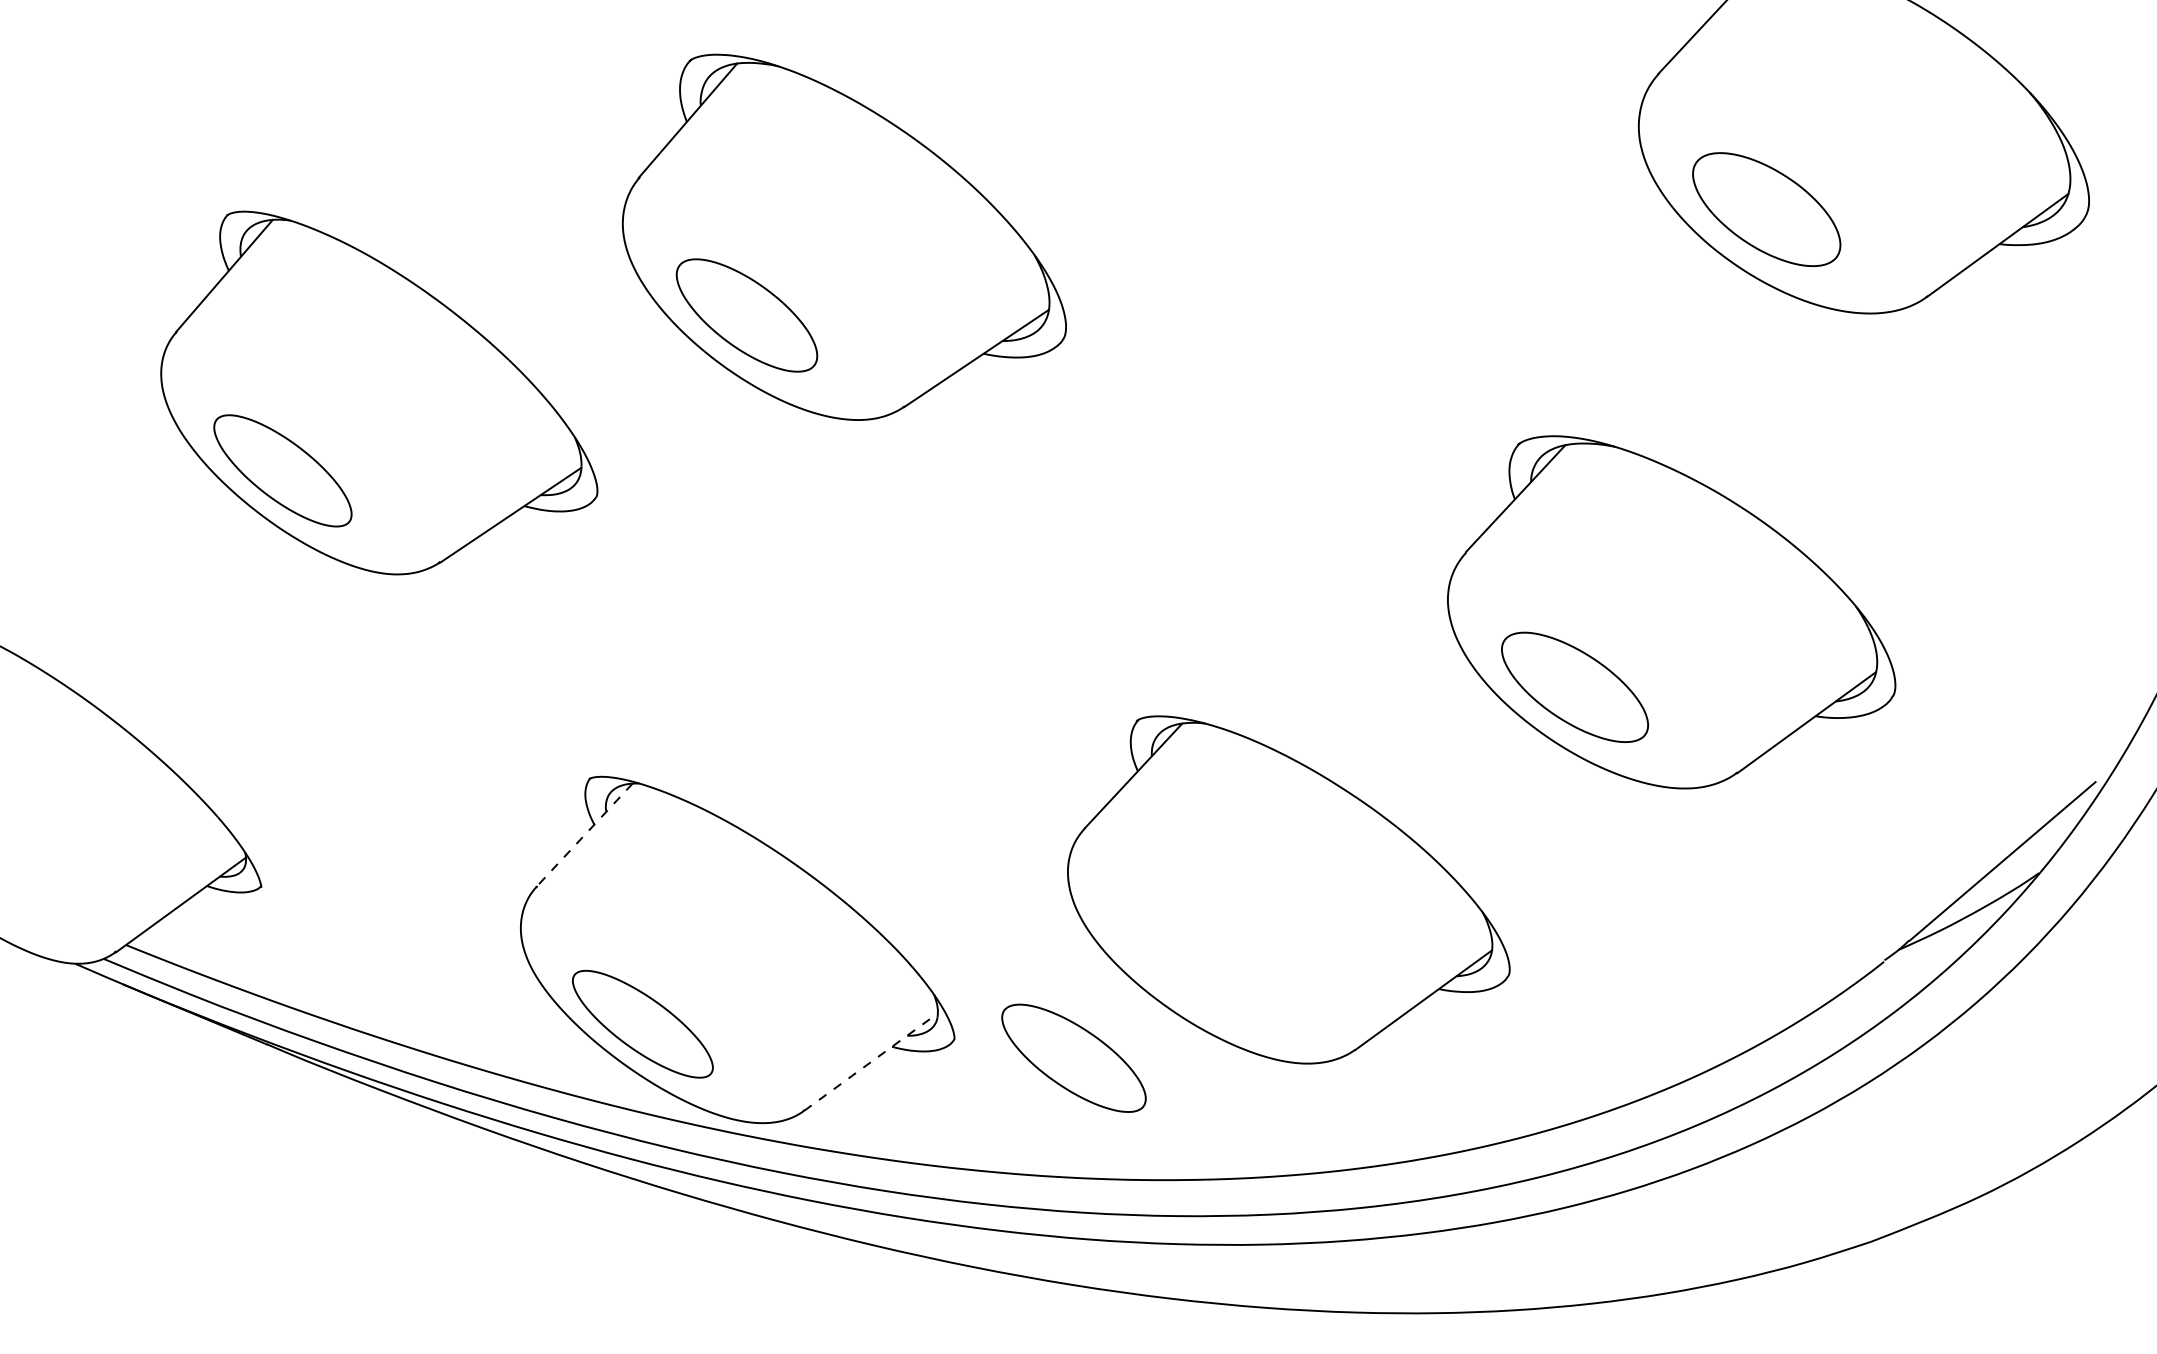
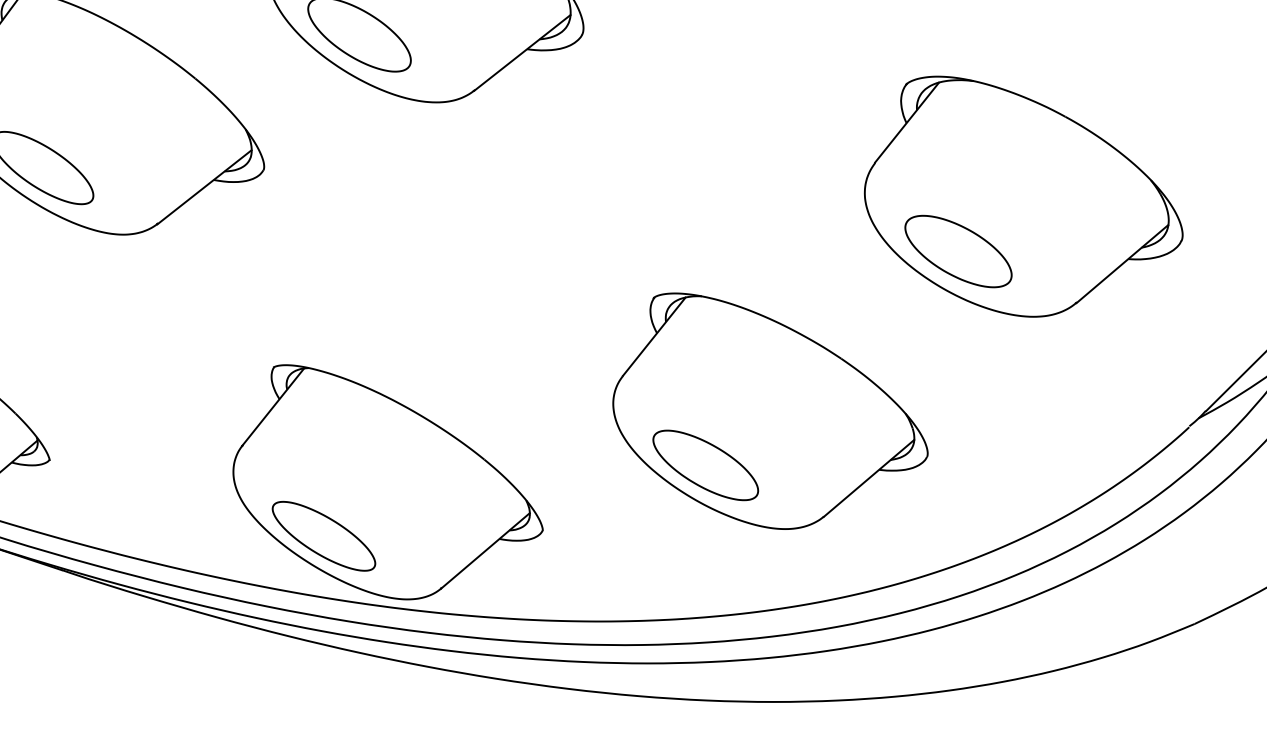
line: (584, 835) -> (273, 407), dashed -> solid
part: (1073, 1057) -> (705, 464), moved
line: (871, 1062) -> (485, 551), dashed -> solid

